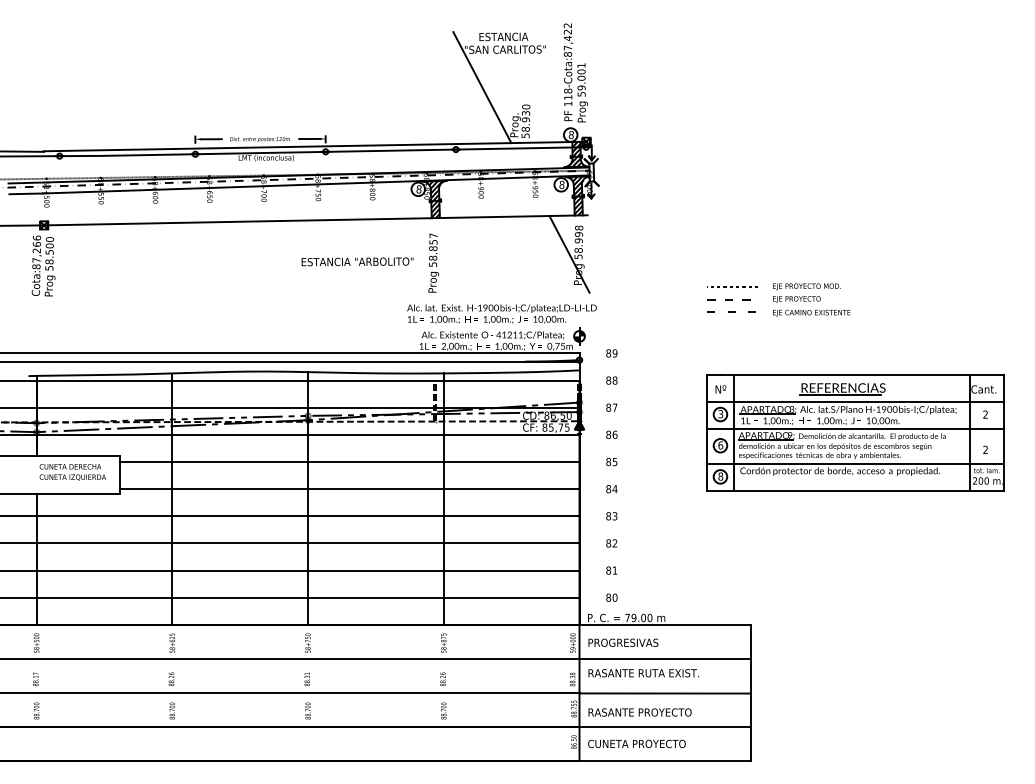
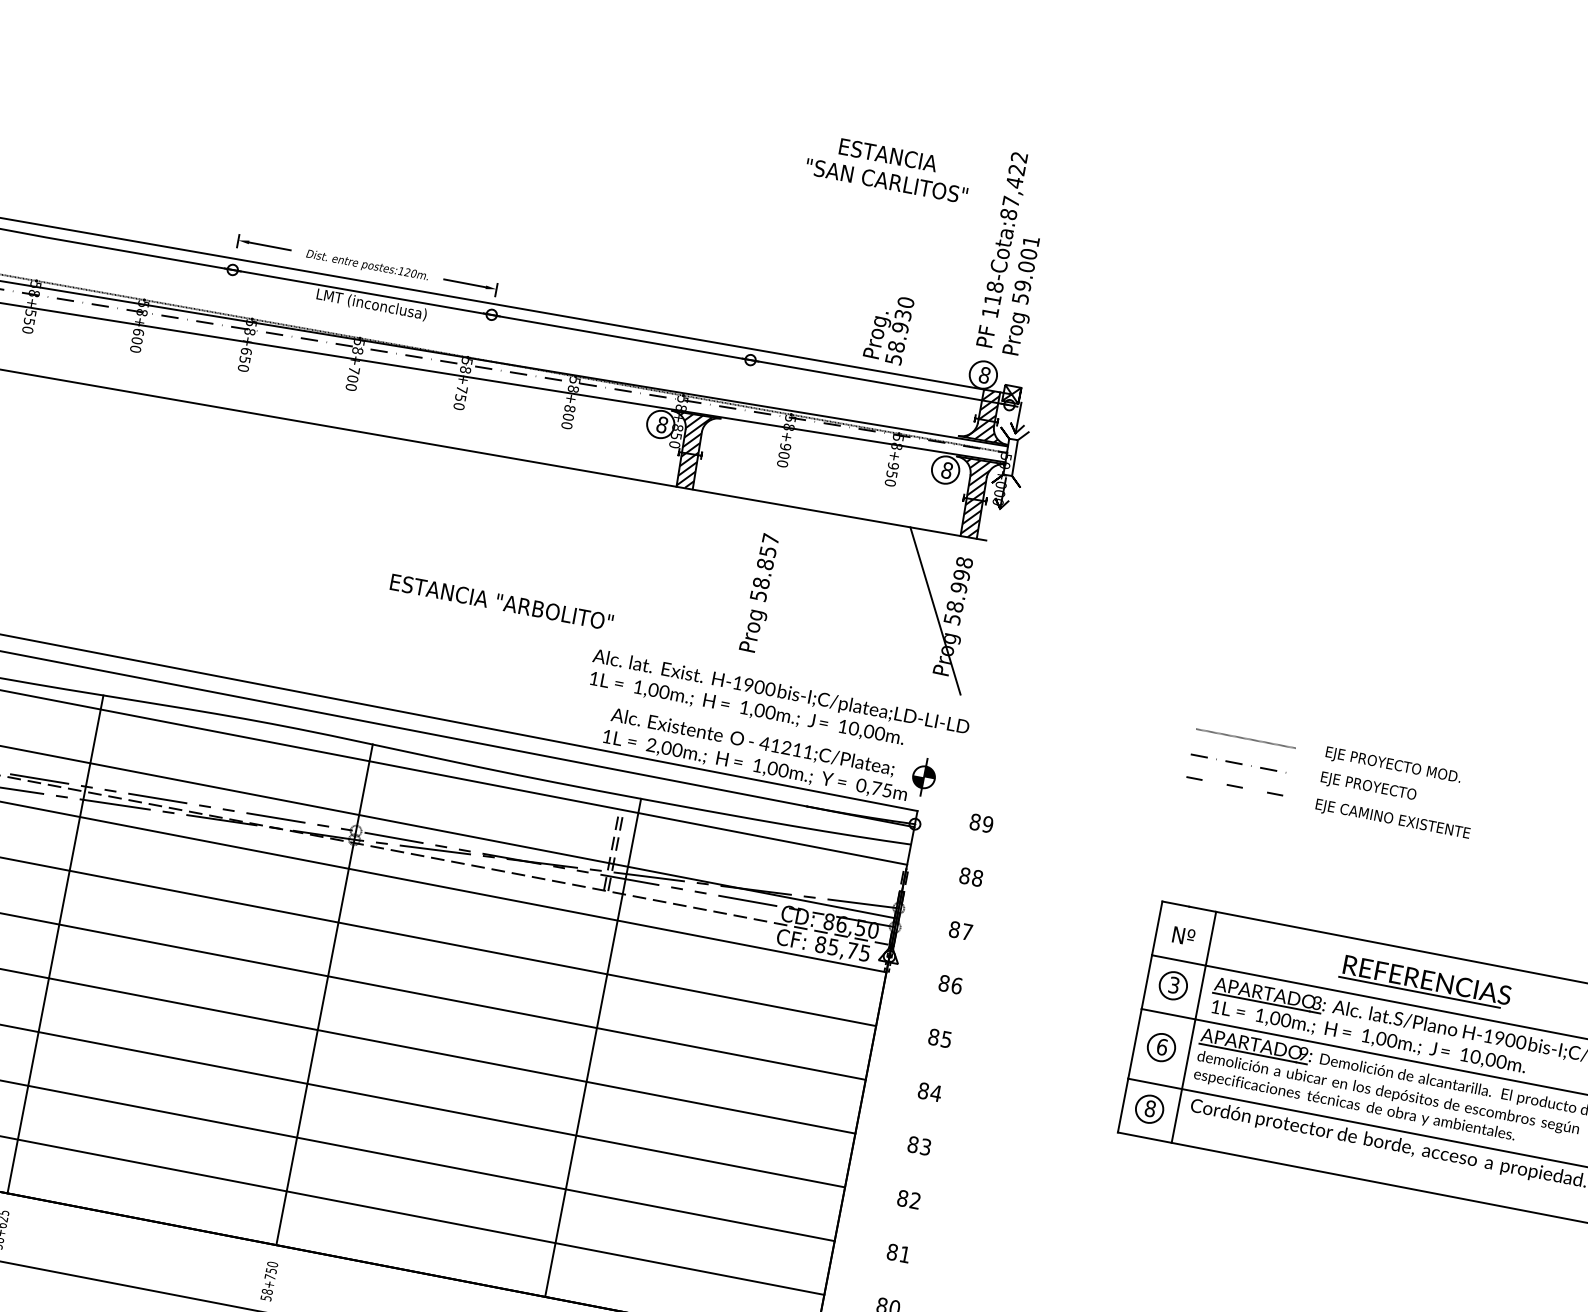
line: (482, 87) -> (826, 247), removed
text: (357, 261) -> (501, 601), moved
text: (433, 262) -> (760, 591), moved

